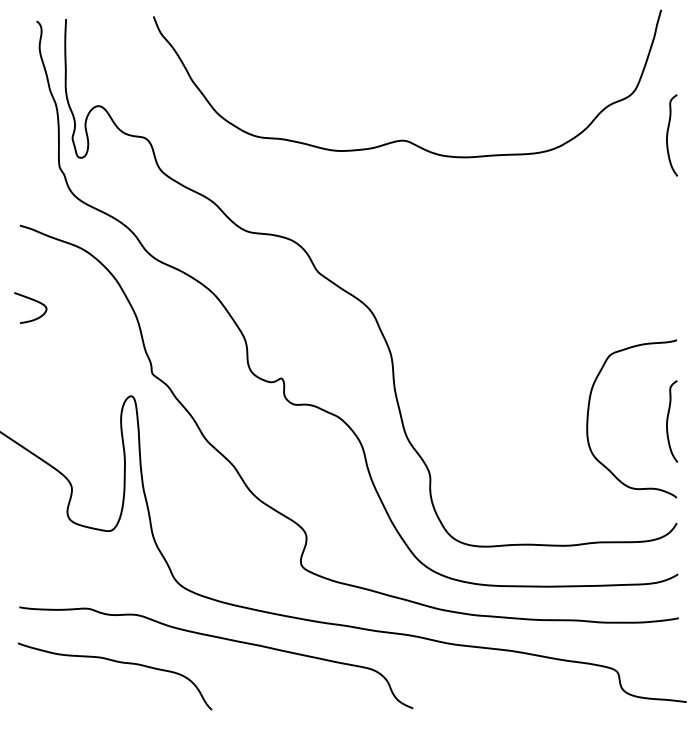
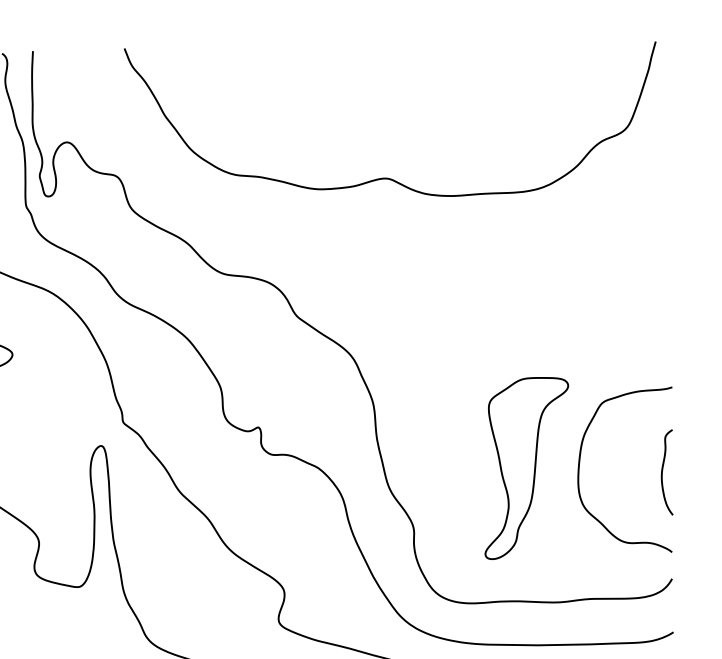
curve: (668, 135) -> (663, 173), removed
part: (537, 417) -> (526, 468), added

